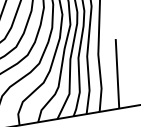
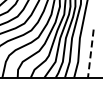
line: (117, 75) -> (90, 54), solid -> dashed

